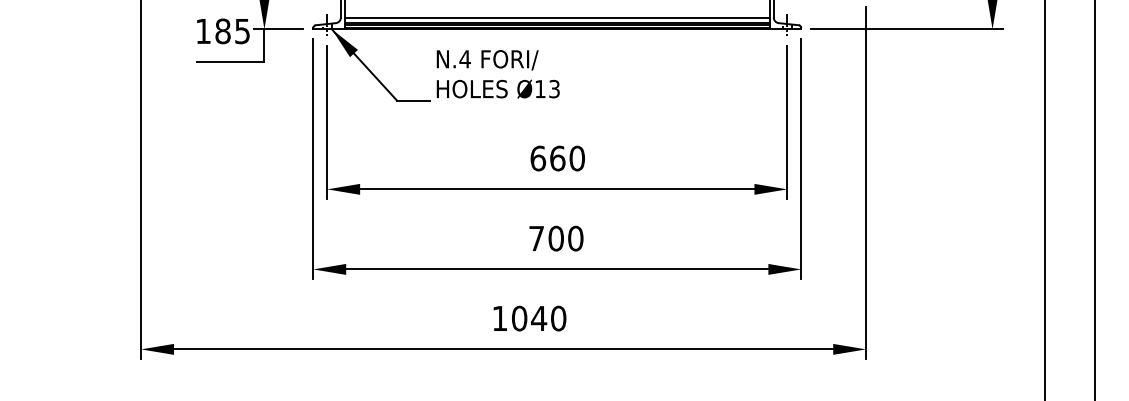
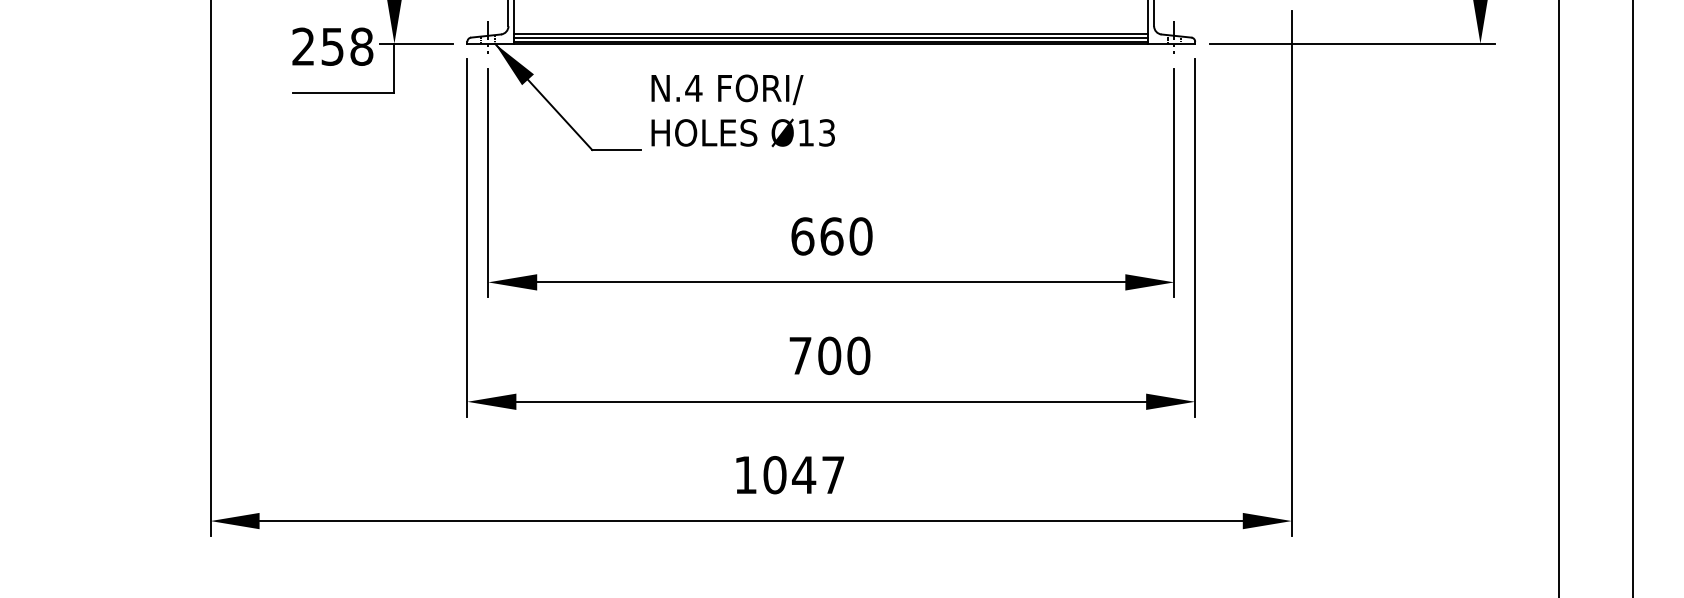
line: (556, 17) -> (830, 26), removed
text: (223, 31) -> (333, 46), 185 -> 258
text: (558, 318) -> (833, 474), 1040 -> 1047

